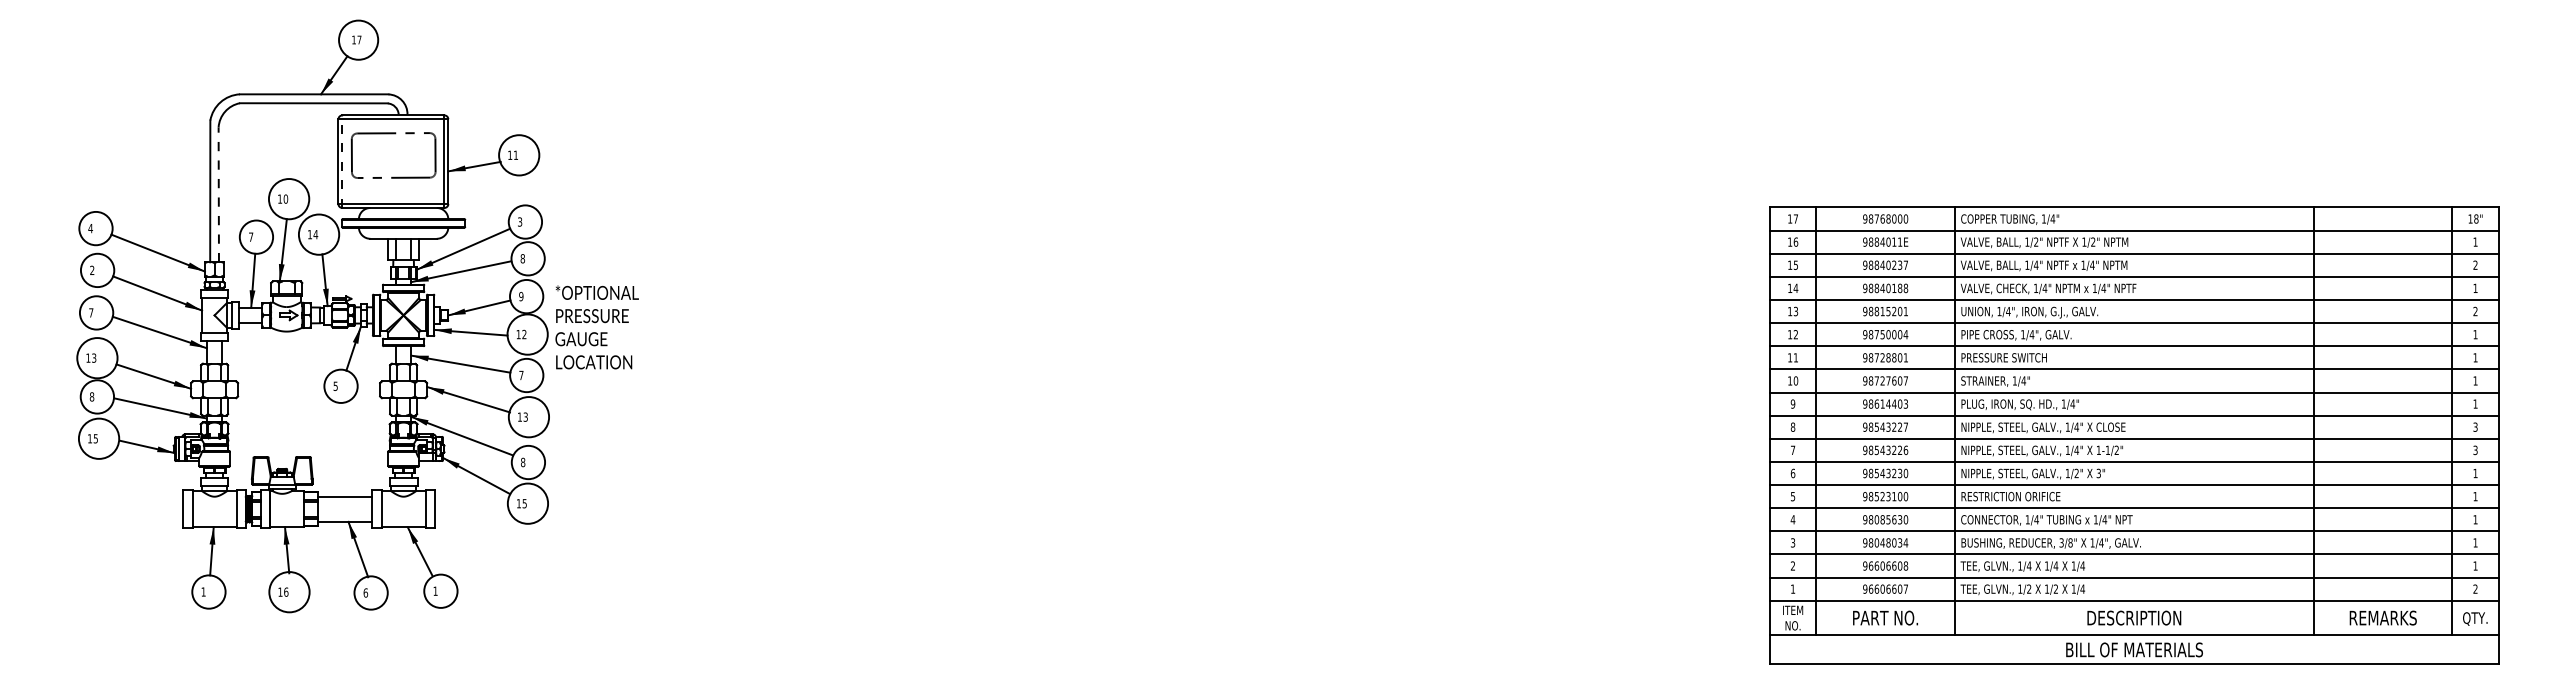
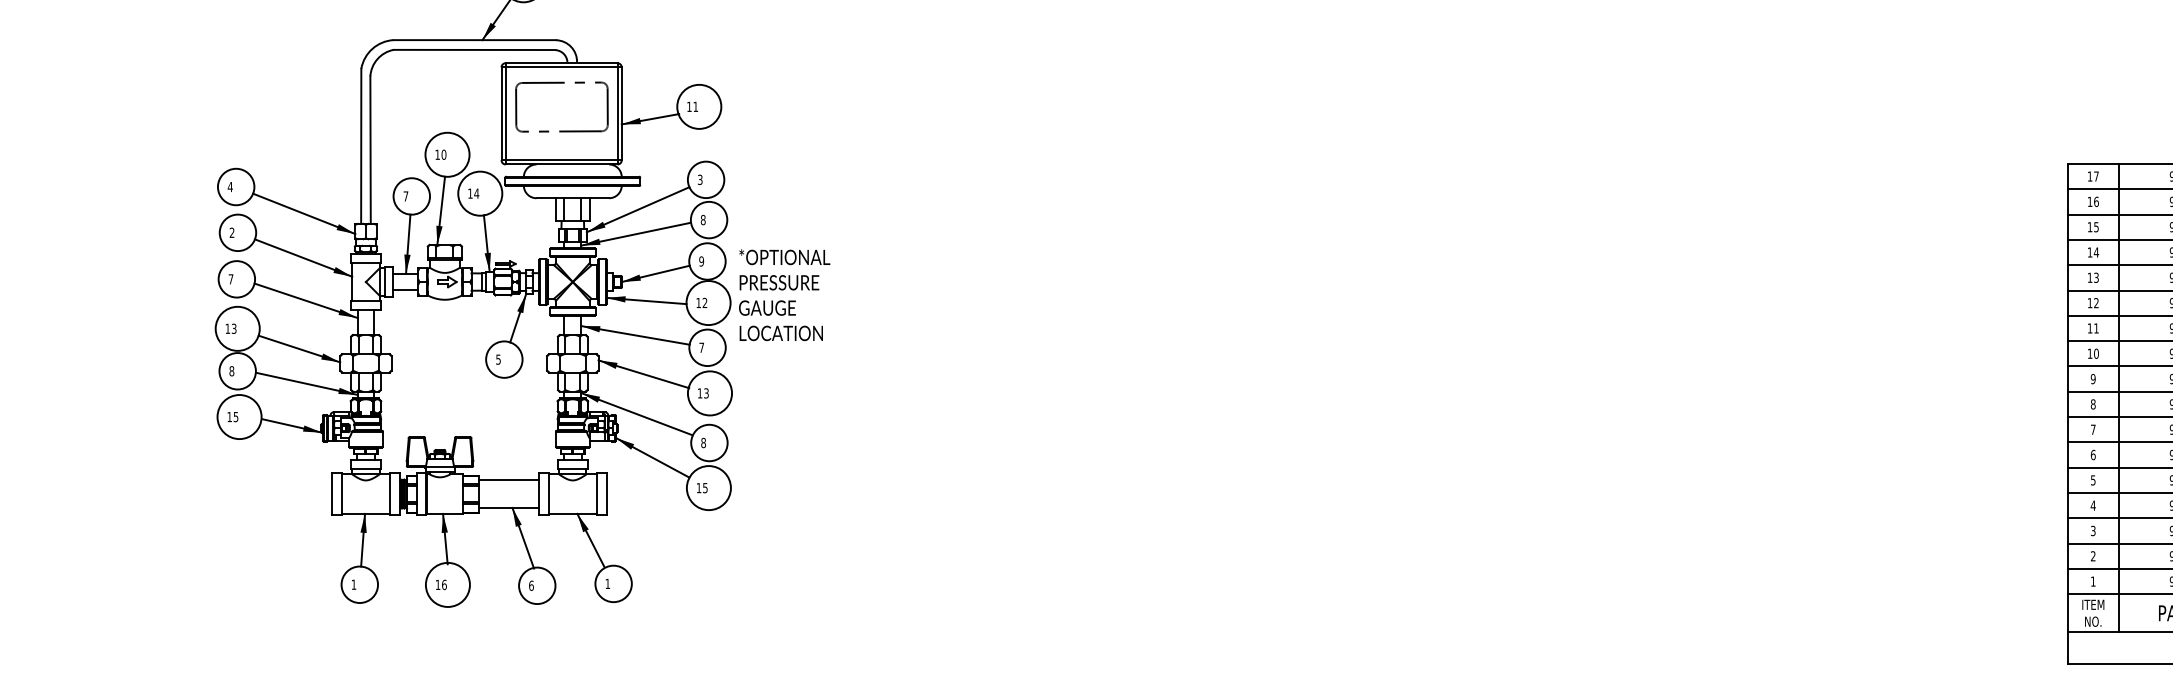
line: (342, 161) -> (505, 113), dashed -> solid
line: (218, 194) -> (370, 149), dashed -> solid

